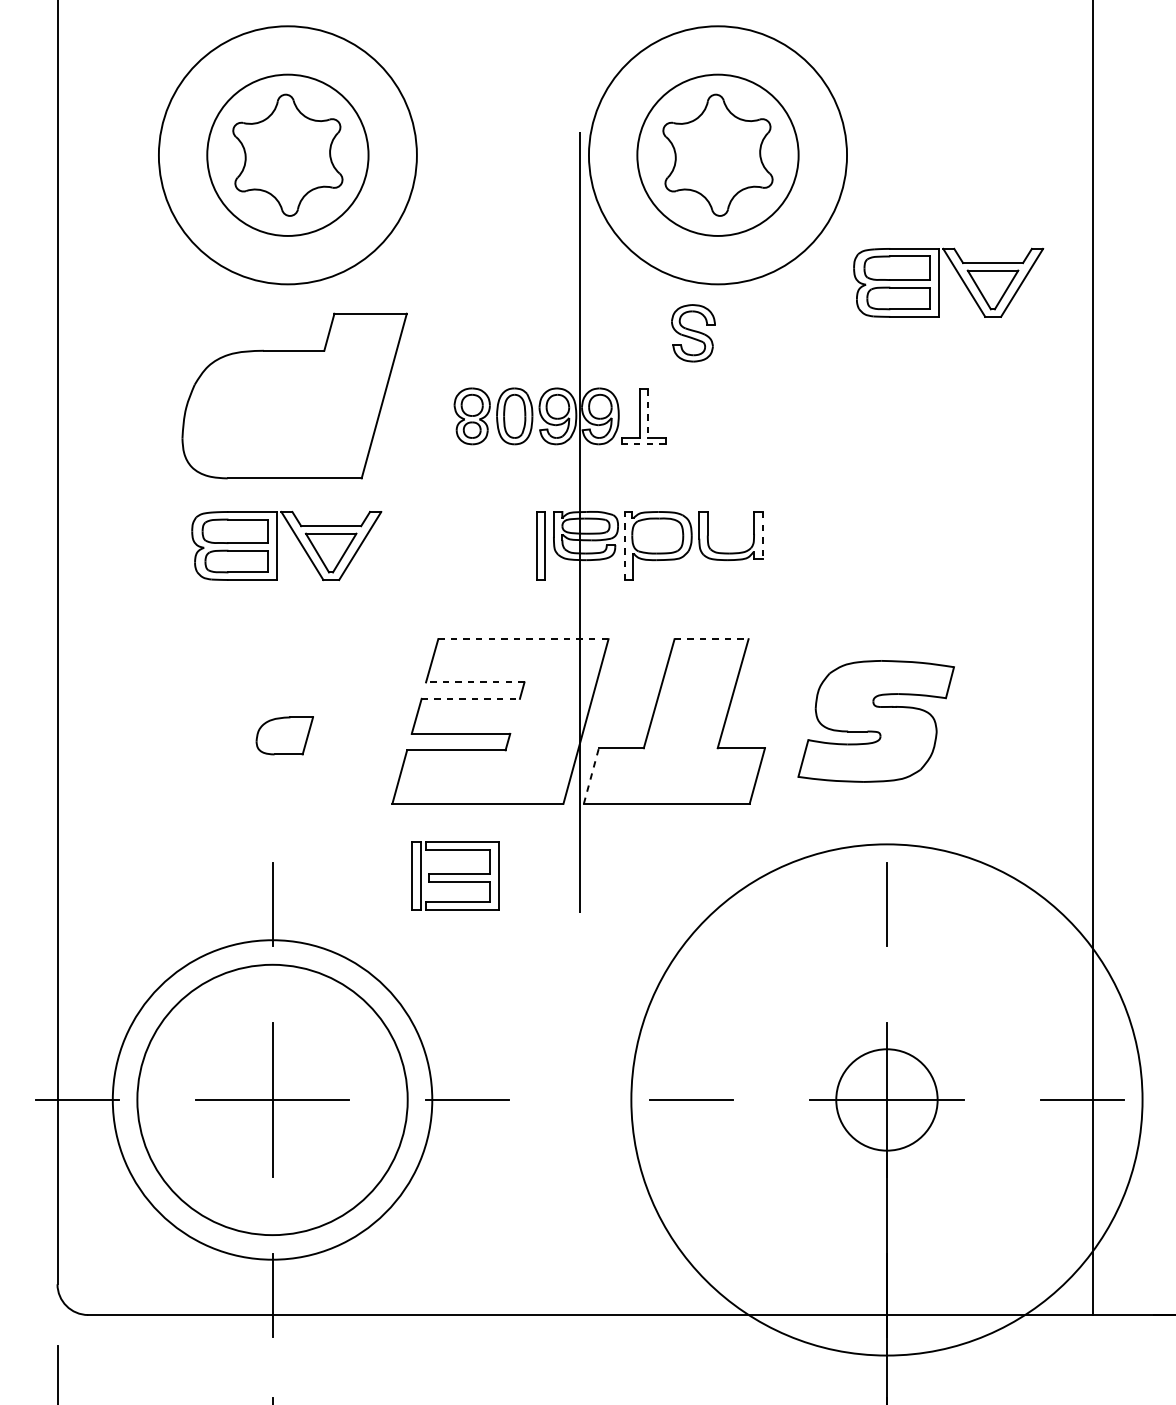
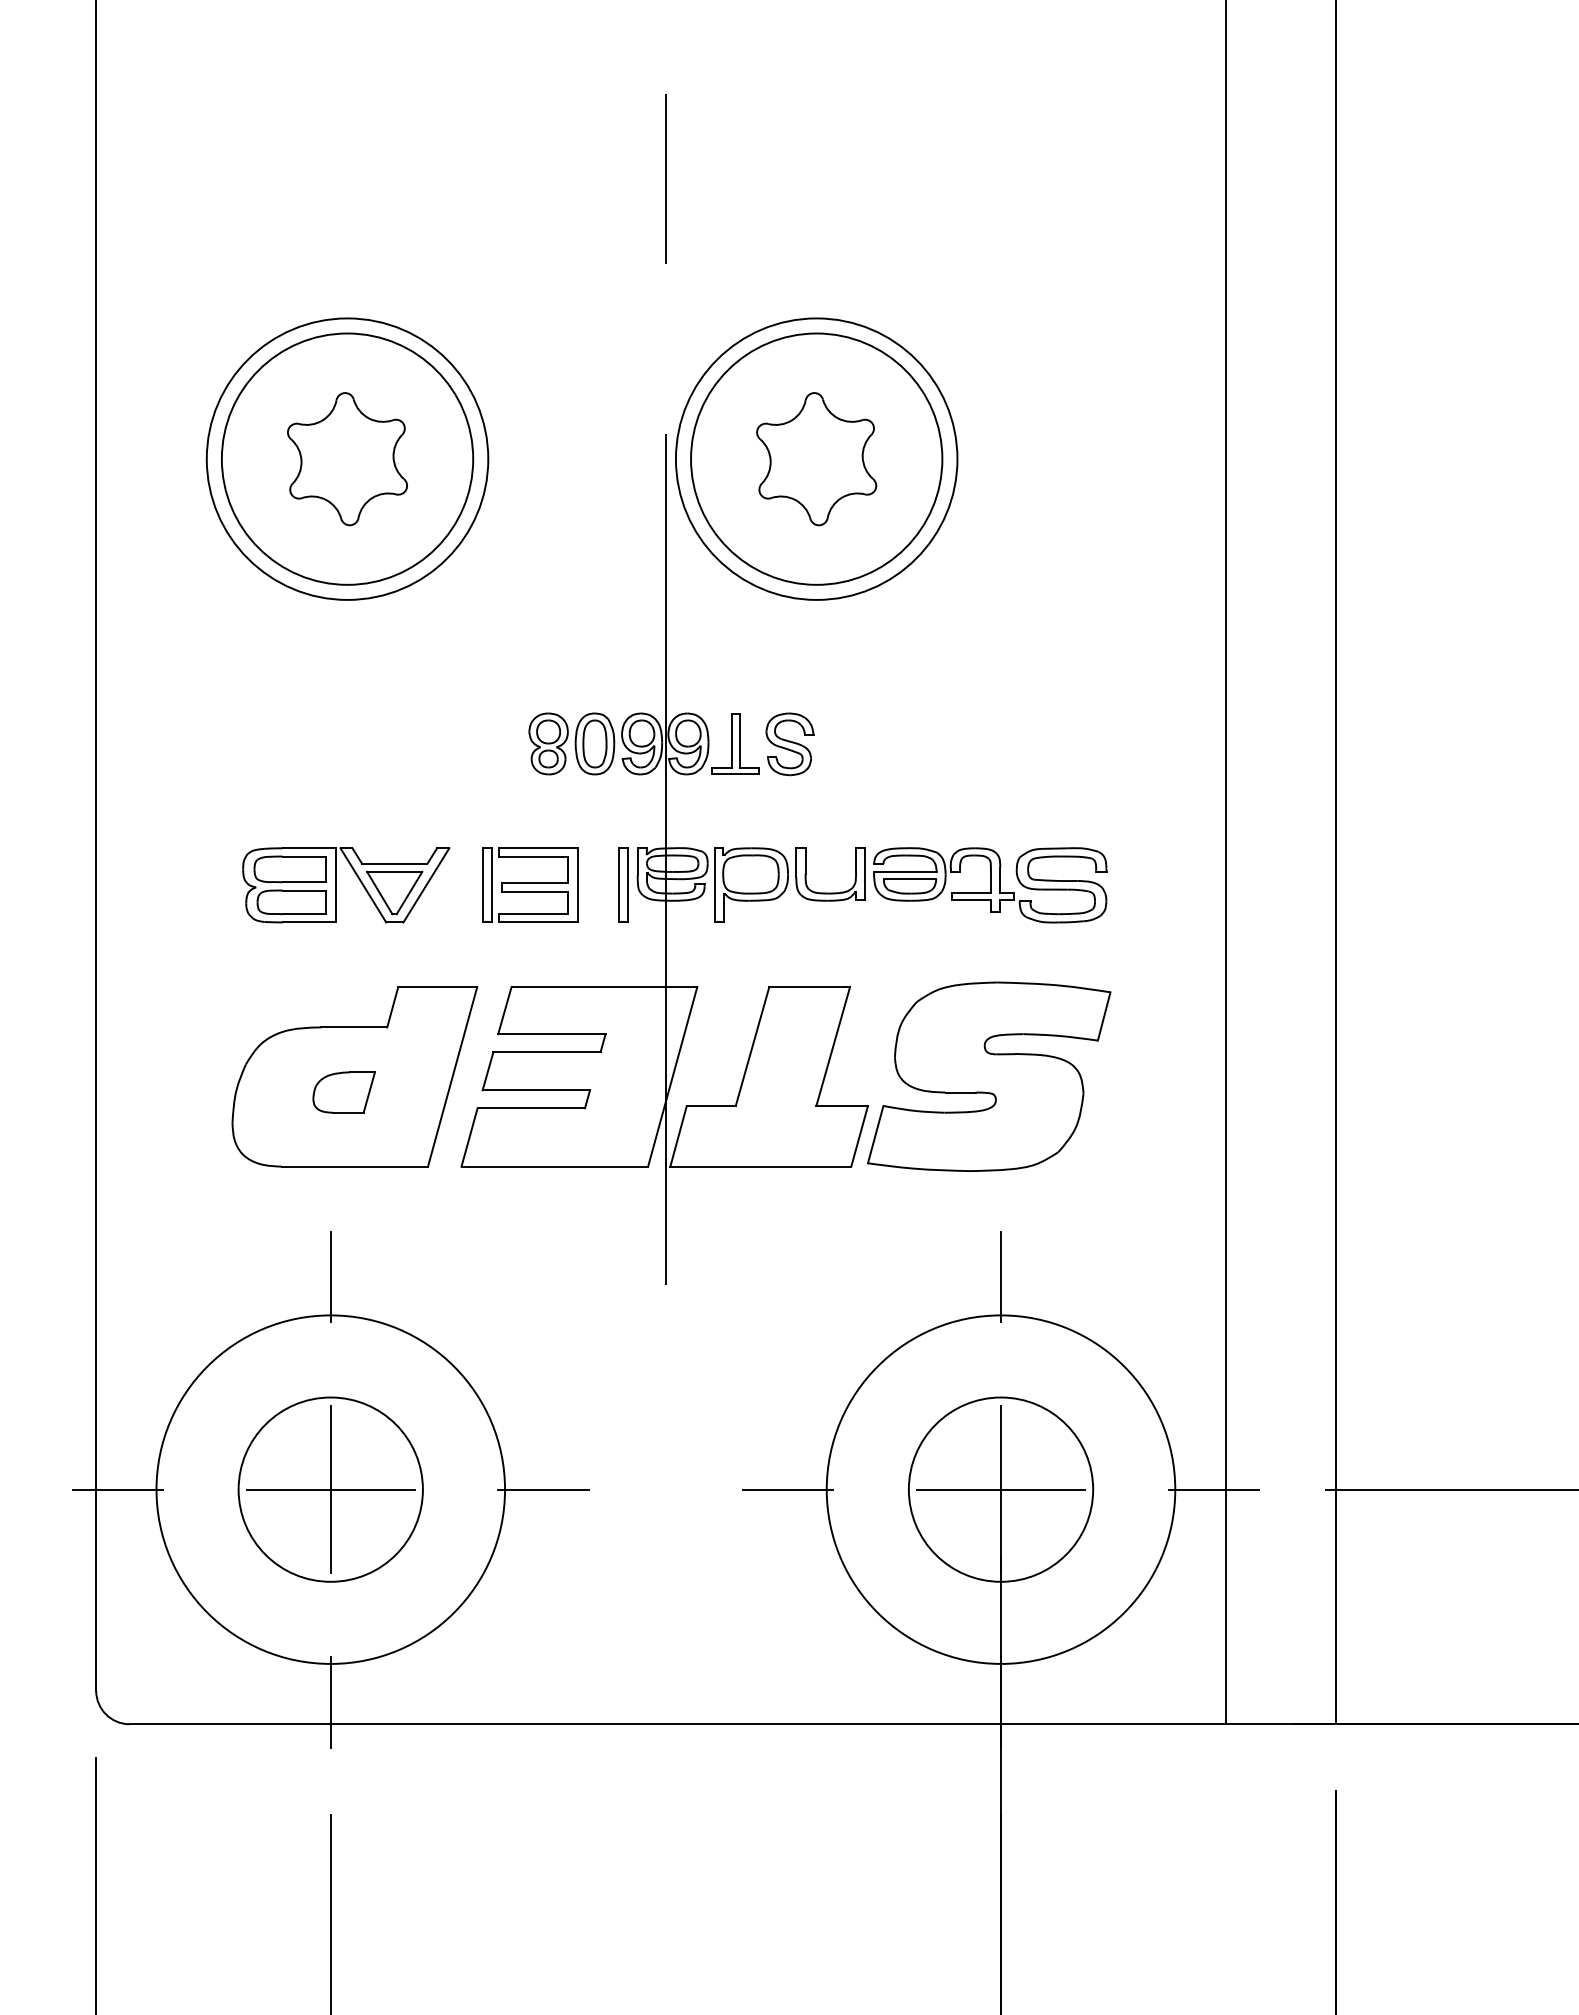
circle: (287, 154) -> (347, 458), size x1.43
circle: (717, 154) -> (816, 458), size x1.43
part: (939, 283) -> (1058, 598), removed
part: (693, 333) -> (789, 744), moved
part: (294, 395) -> (354, 1076), moved
line: (648, 413) -> (740, 740), dashed -> solid
line: (643, 444) -> (735, 774), dashed -> solid
line: (762, 536) -> (865, 874), dashed -> solid
line: (624, 545) -> (714, 884), dashed -> solid
part: (877, 546) -> (990, 885), added
line: (523, 639) -> (604, 987), dashed -> solid
line: (712, 639) -> (810, 987), dashed -> solid
line: (474, 682) -> (551, 1034), dashed -> solid
line: (471, 699) -> (547, 1052), dashed -> solid
part: (876, 721) -> (989, 1076), size x1.43
line: (591, 775) -> (678, 1135), dashed -> solid
part: (455, 875) -> (530, 884), moved
circle: (272, 1099) -> (330, 1489), size x0.62
circle: (886, 1099) -> (1000, 1489), size x0.62
circle: (886, 1099) -> (1000, 1489), size x1.67

